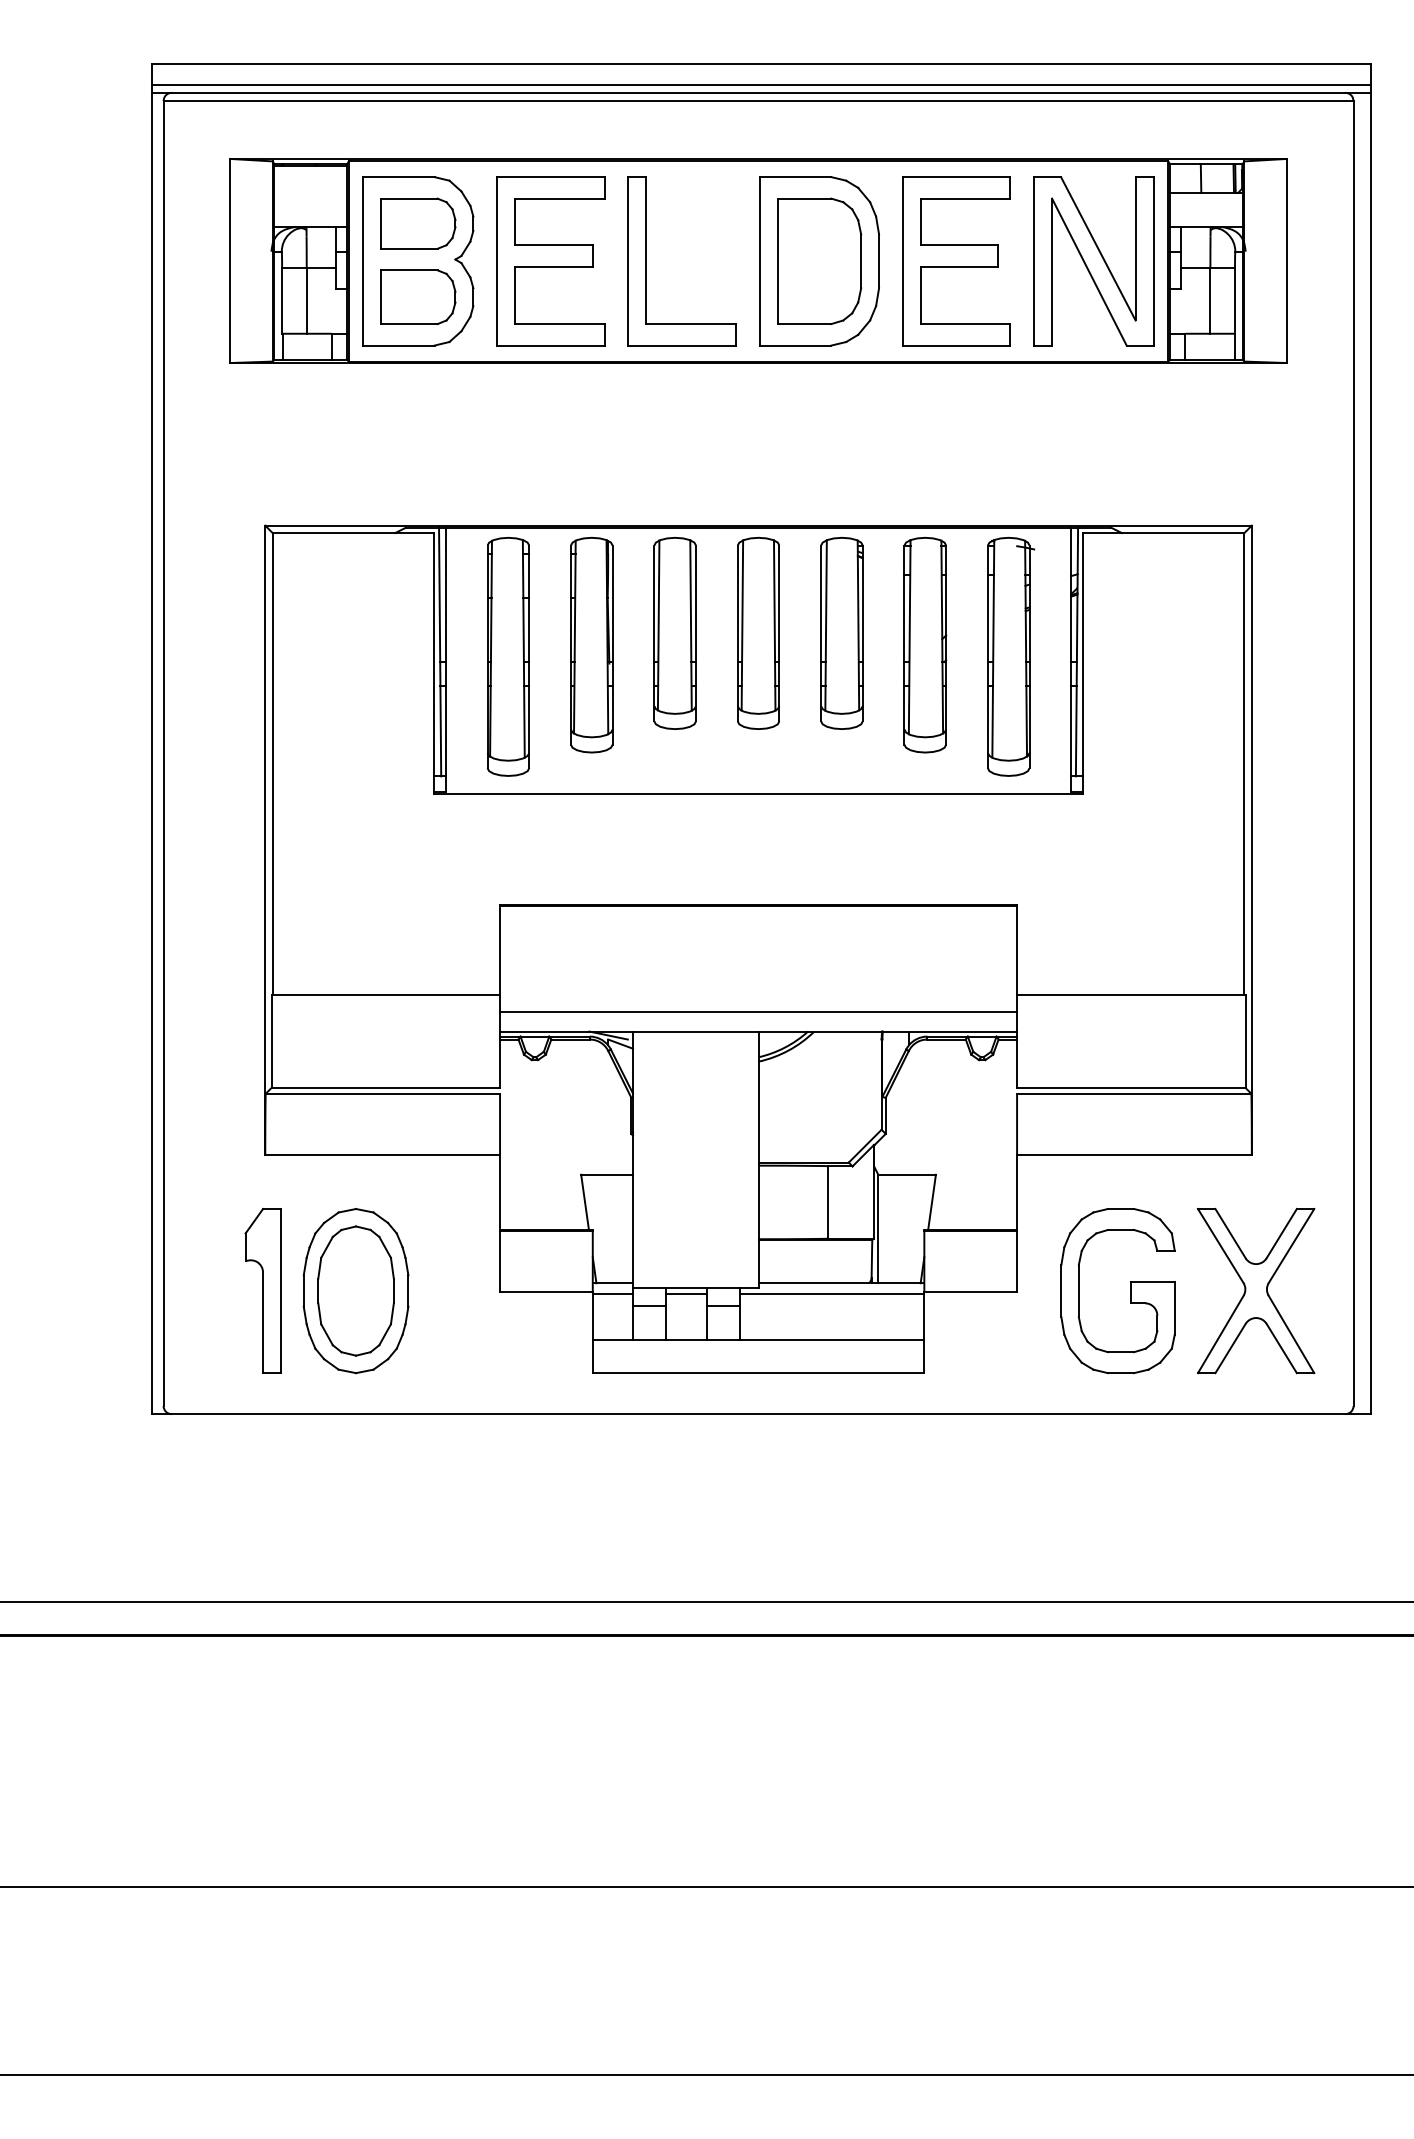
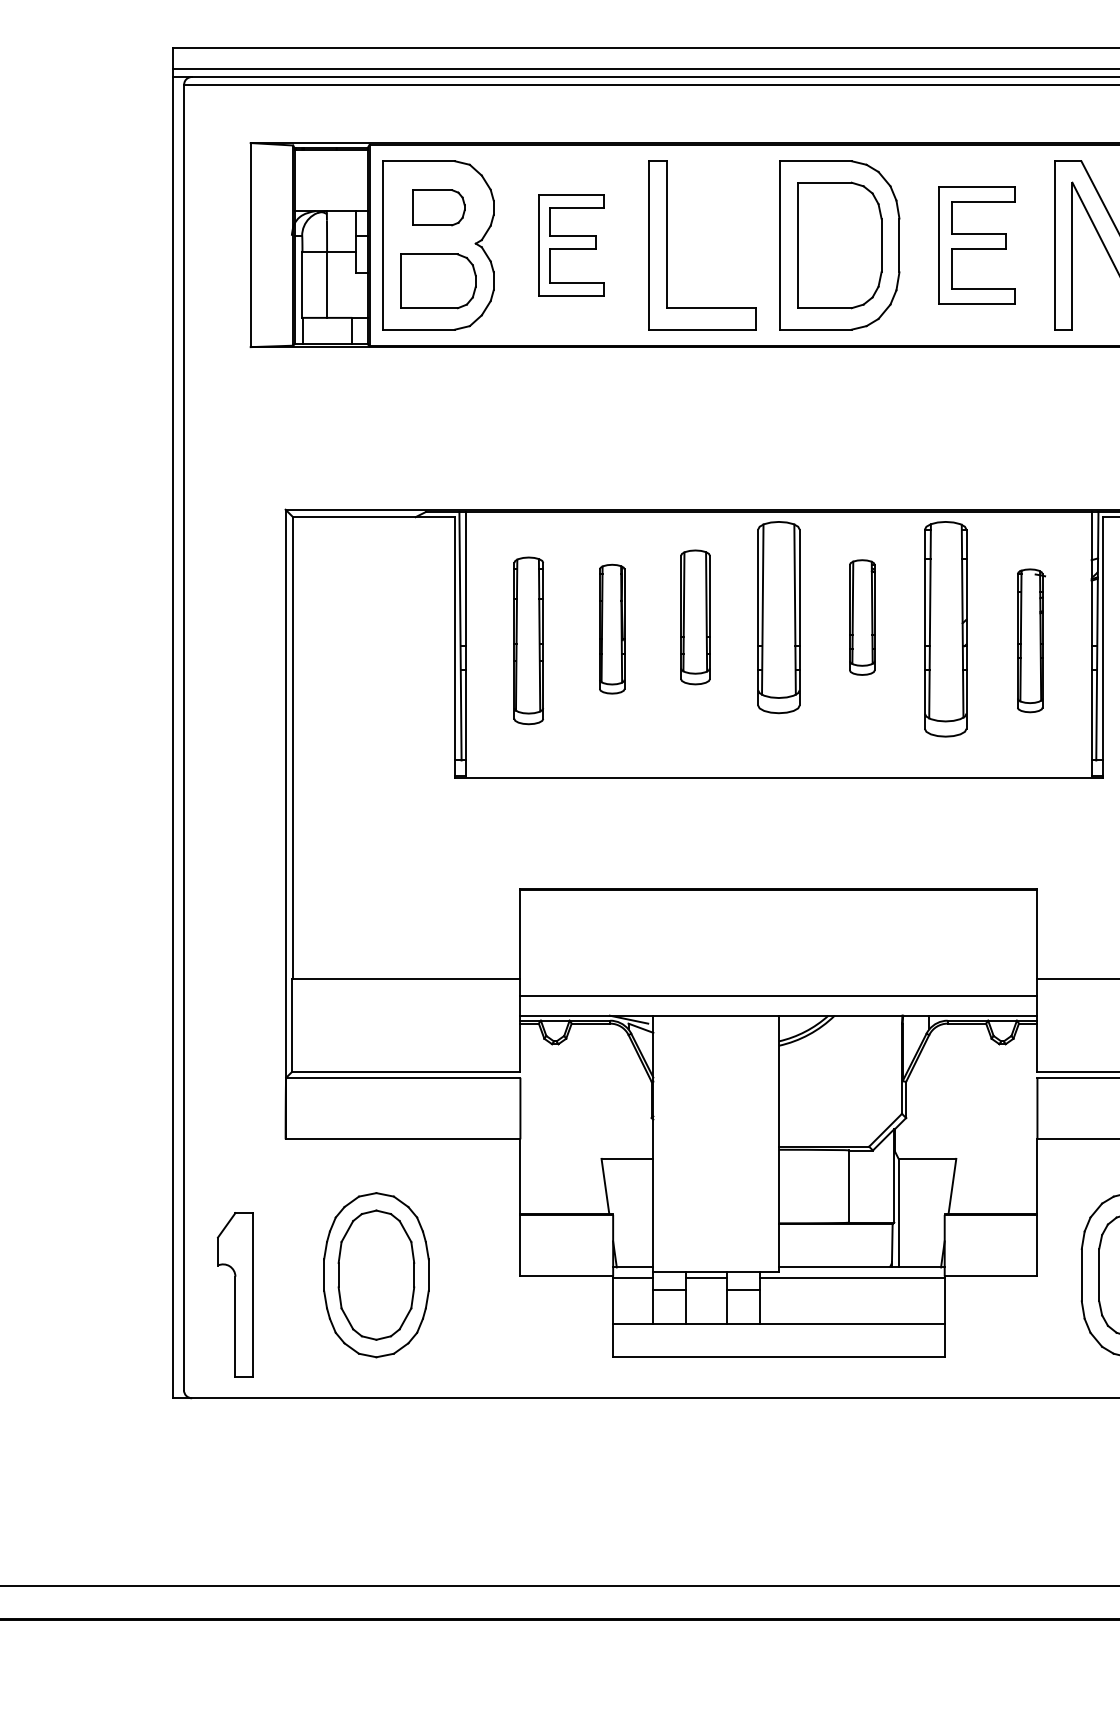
part: (418, 223) -> (438, 207), size x0.7
part: (550, 261) -> (570, 245), size x0.6
part: (956, 261) -> (976, 245), size x0.7
part: (674, 632) -> (694, 616), size x0.7
part: (841, 633) -> (861, 617), size x0.6
part: (591, 644) -> (611, 628), size x0.6
part: (508, 656) -> (528, 640), size x0.7
part: (1011, 656) -> (1031, 640), size x0.6
part: (262, 1290) -> (234, 1294), moved

